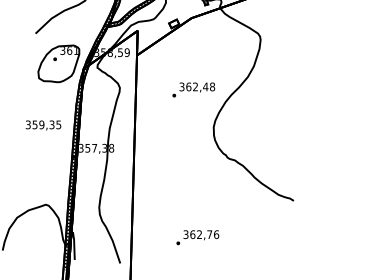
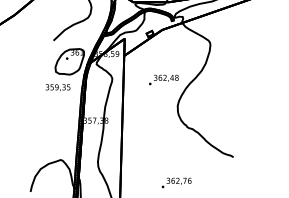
text: (42, 125) -> (57, 87), moved
text: (197, 236) -> (176, 182), moved

